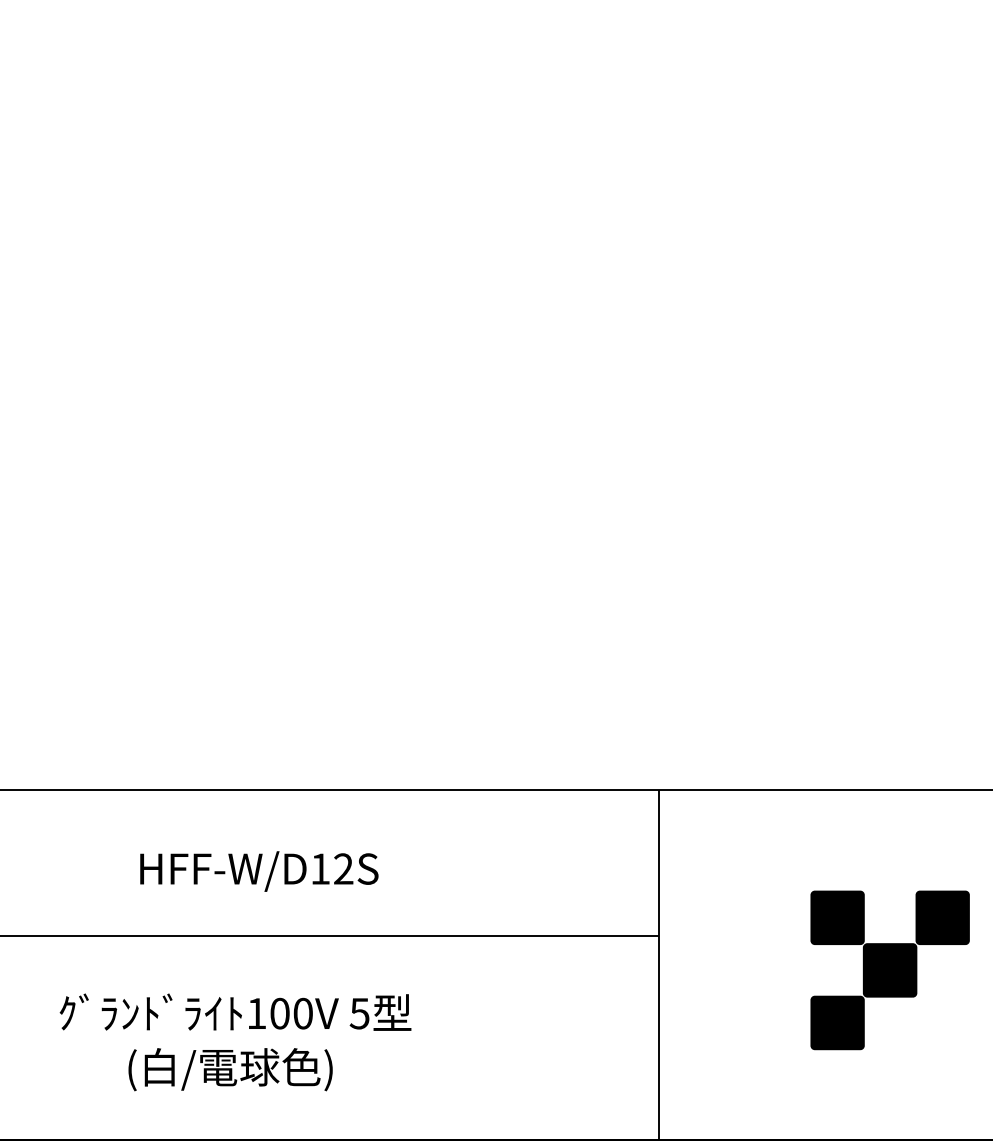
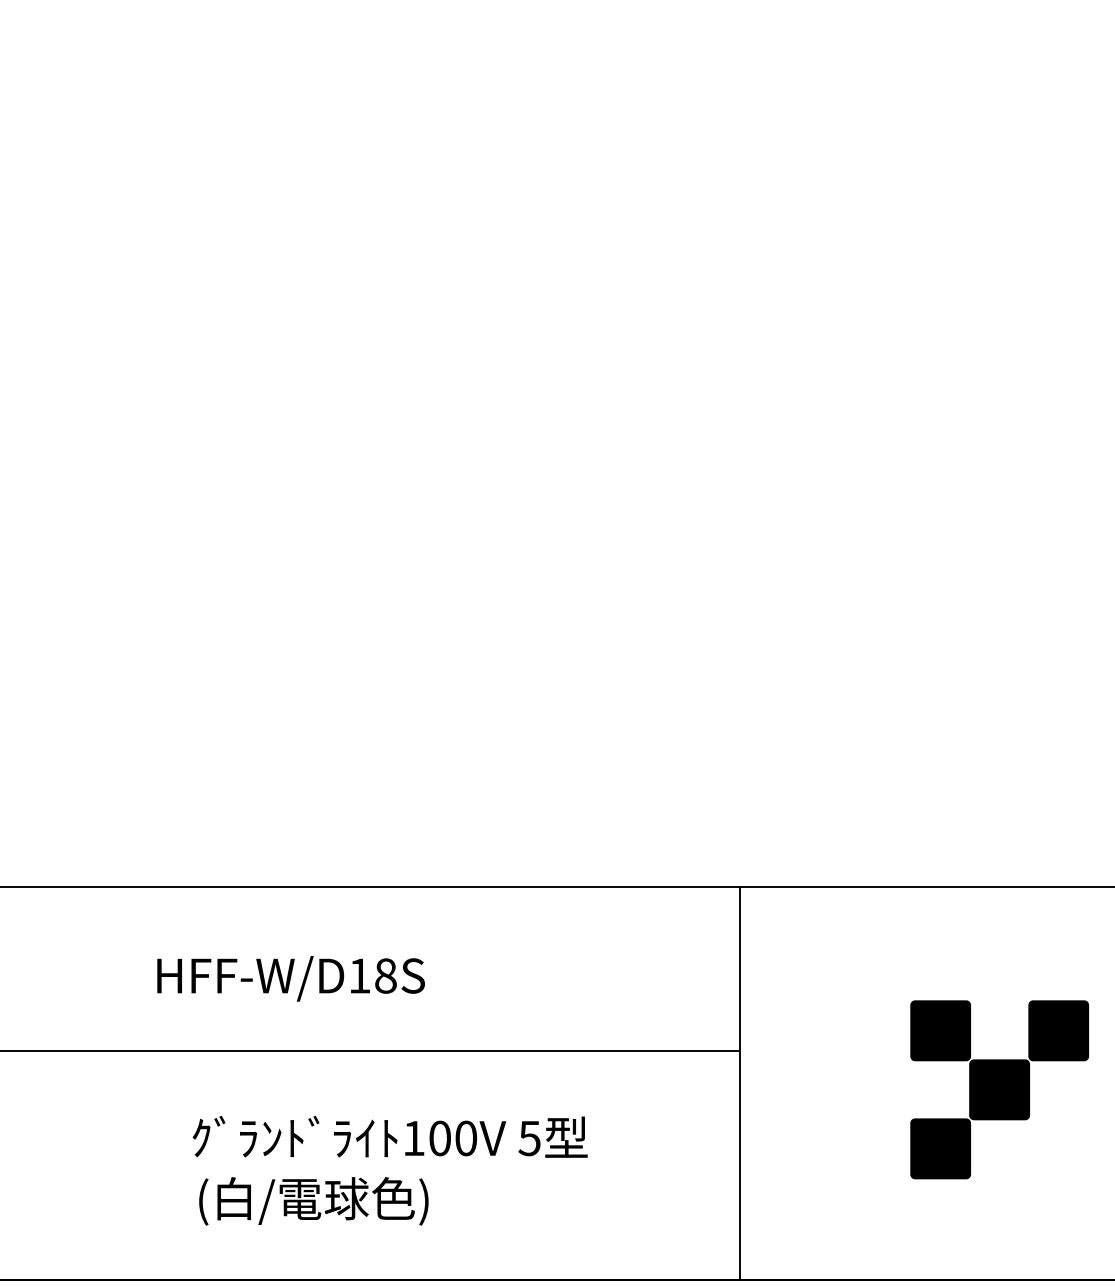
text: (343, 868) -> (385, 975), HFF-W/D12S -> HFF-W/D18S
text: (235, 1011) -> (390, 1136), moved
text: (230, 1069) -> (313, 1201), moved

